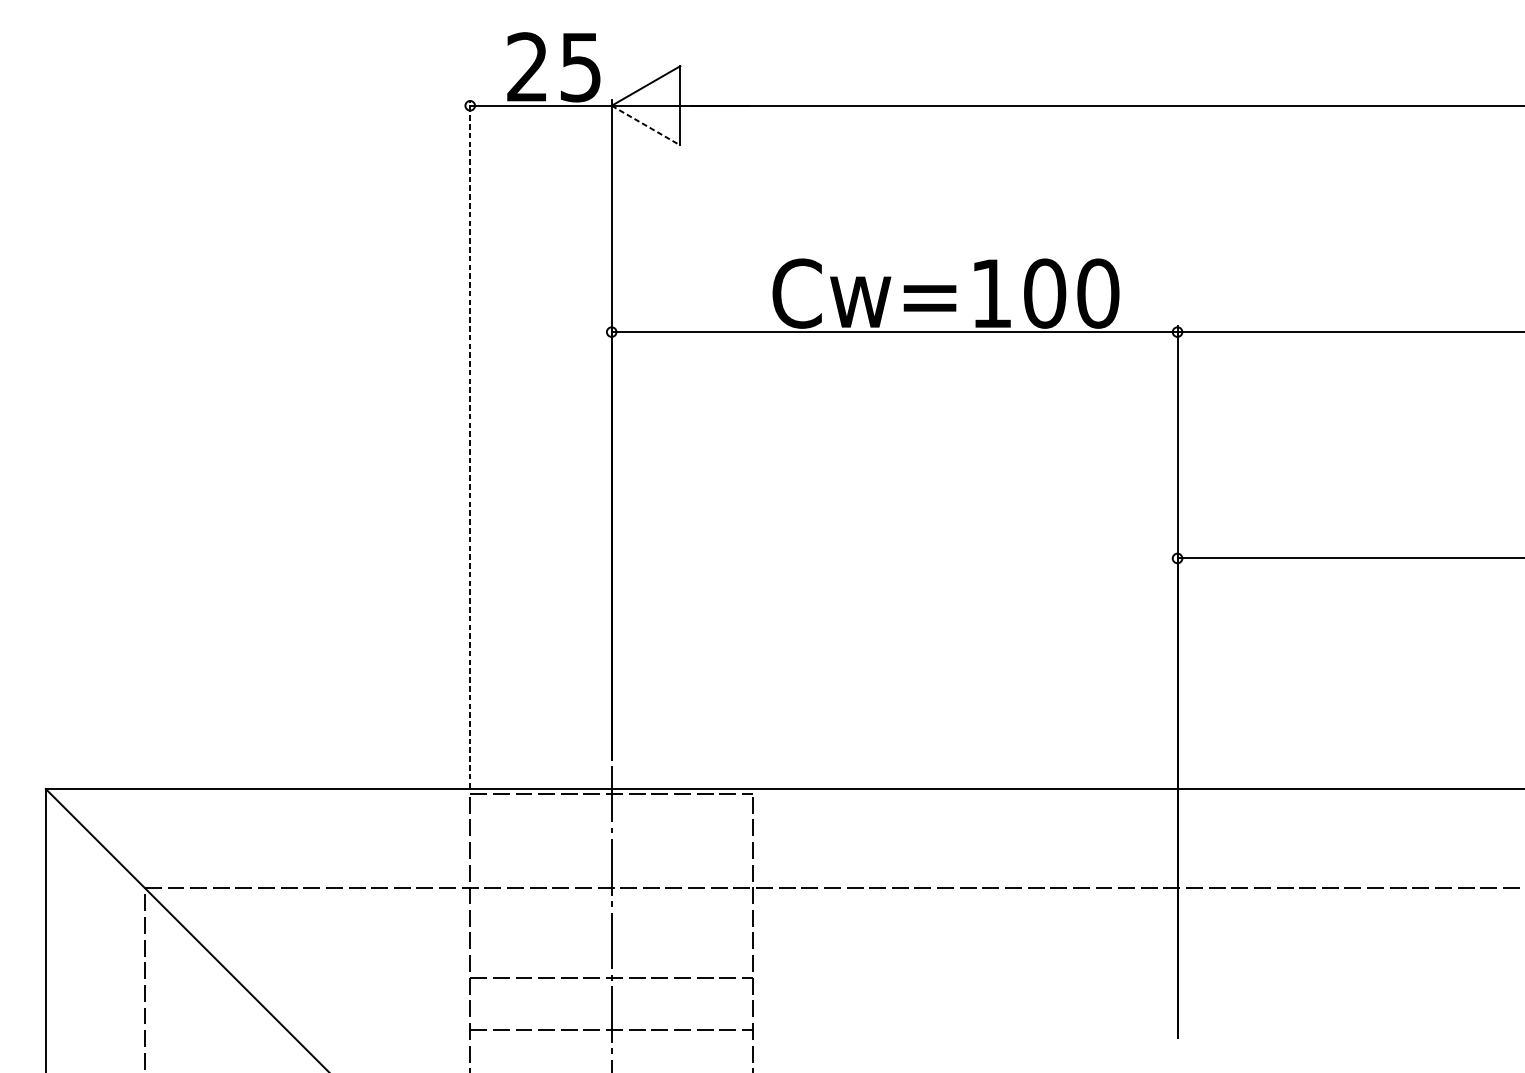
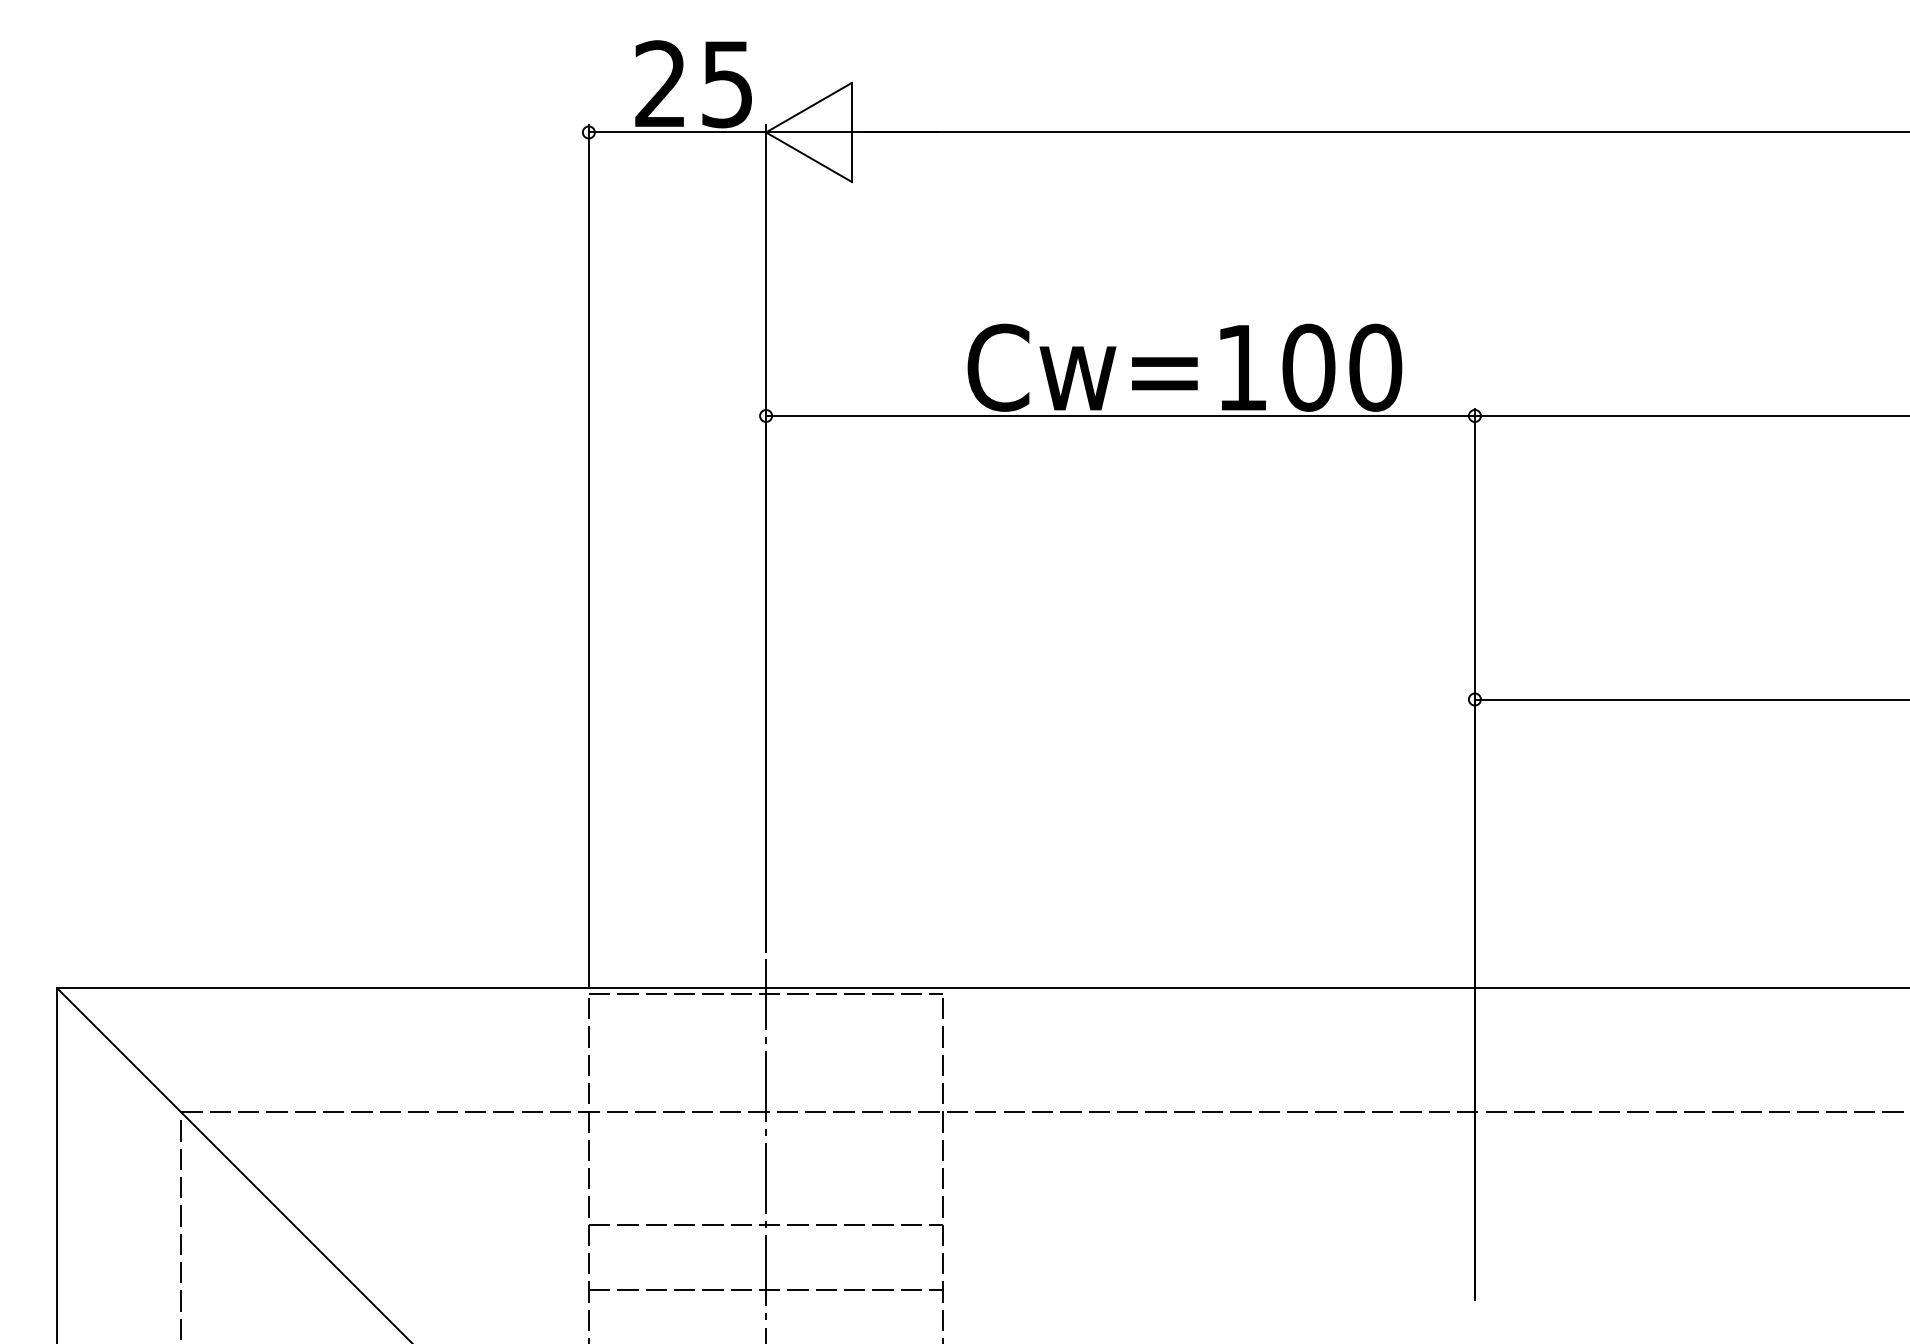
line: (646, 125) -> (809, 157), dashed -> solid
line: (469, 444) -> (588, 556), dashed -> solid

